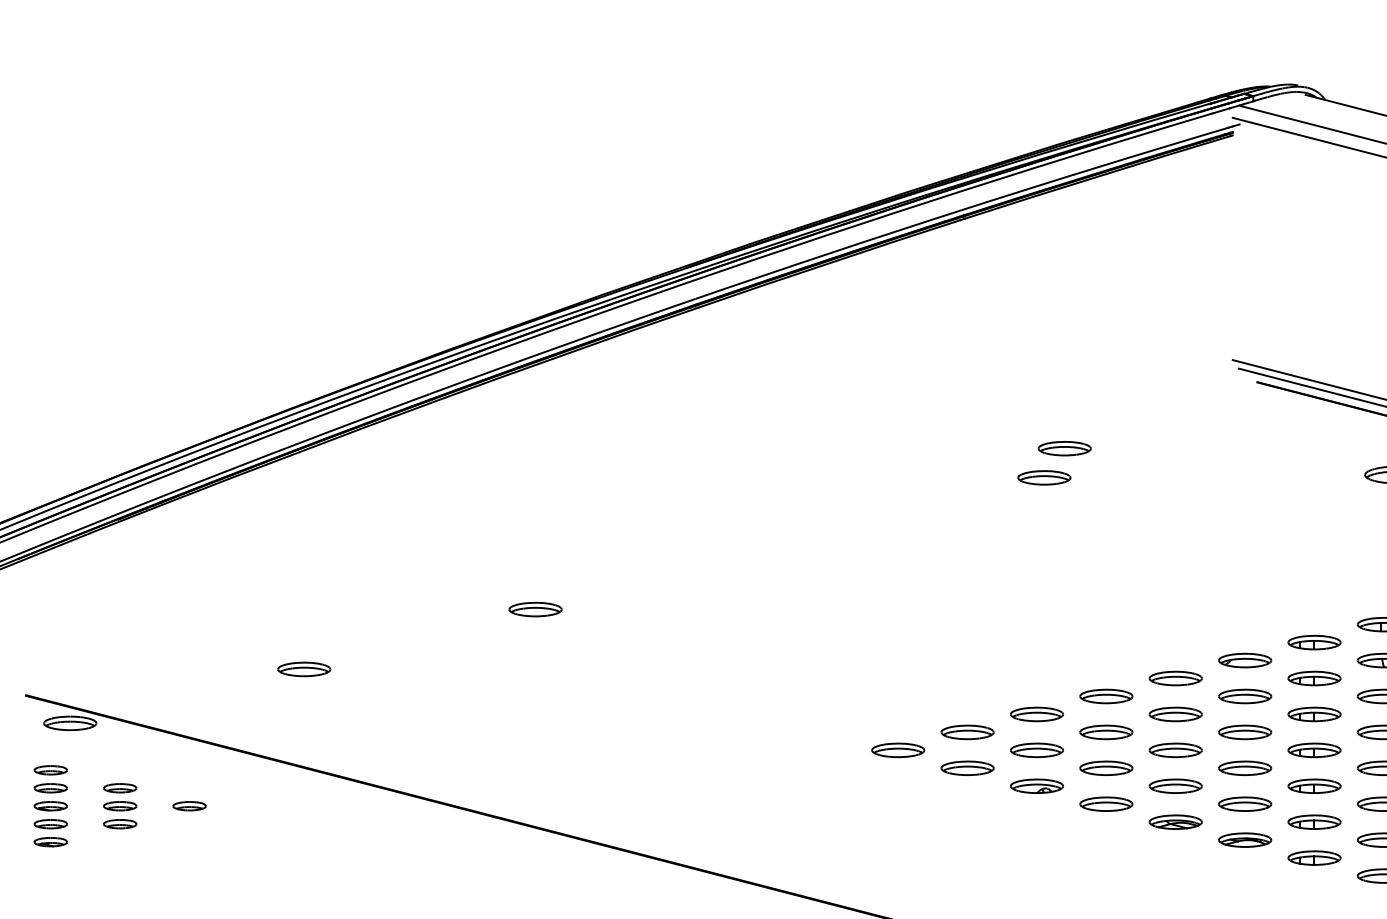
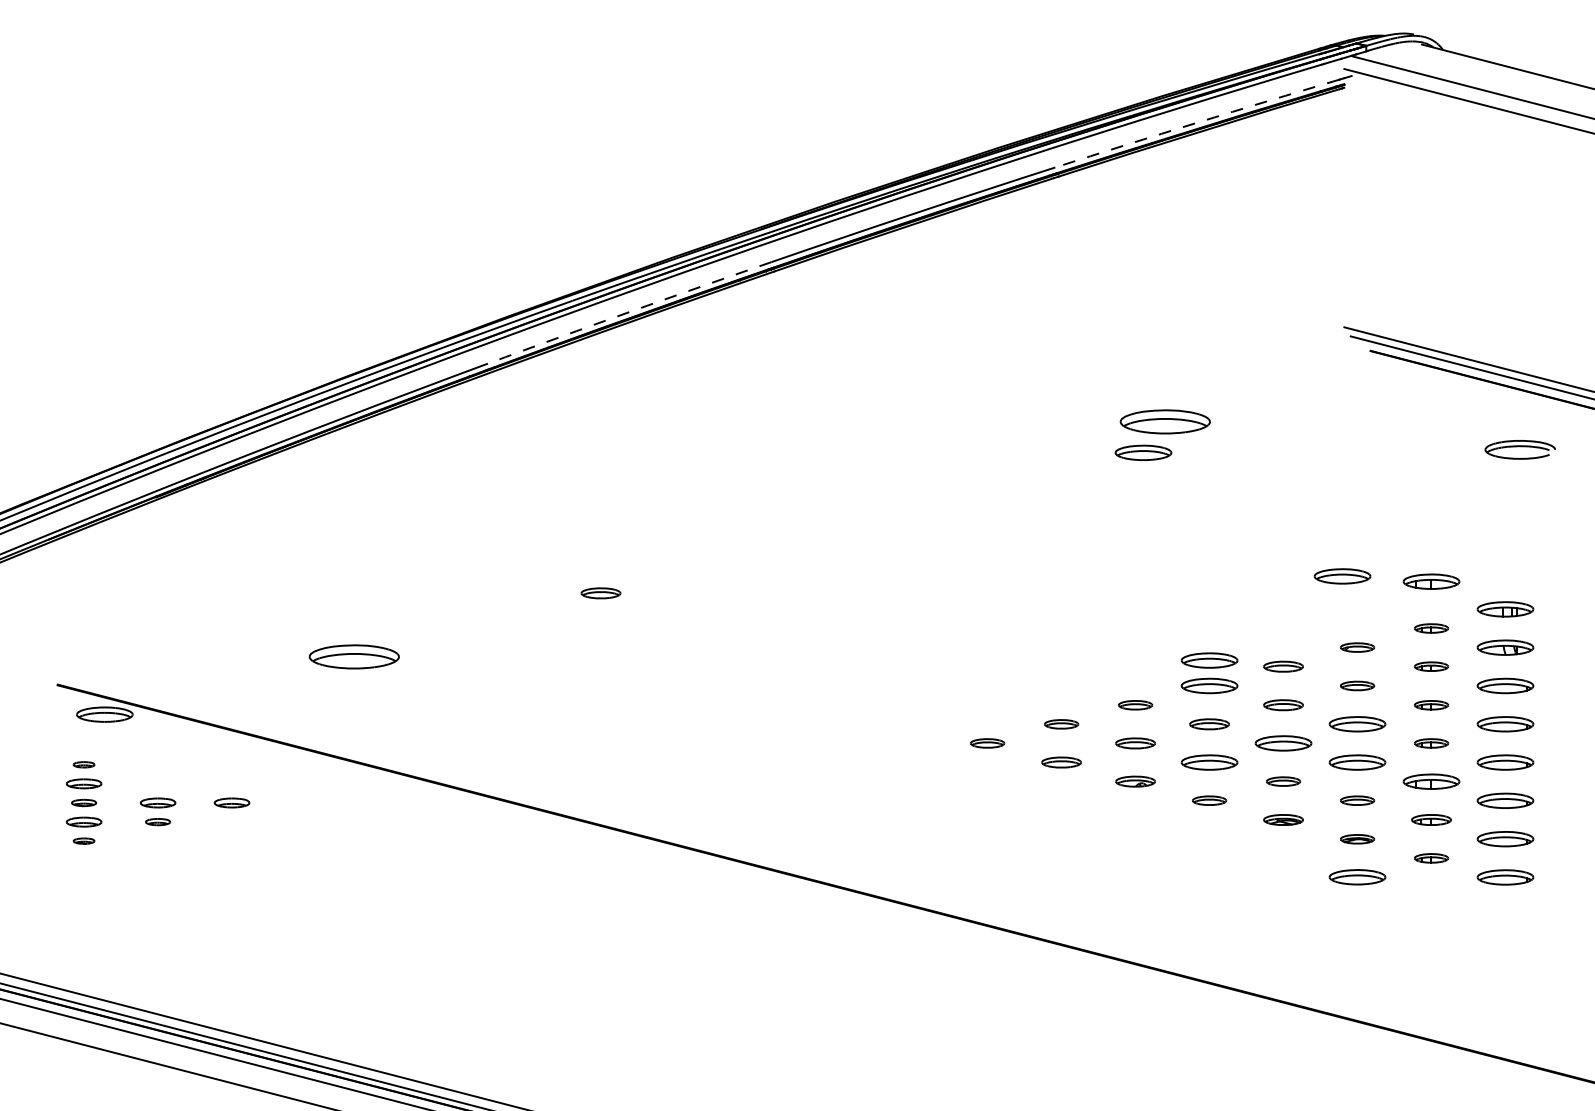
arc: (1095, 168) -> (1197, 122), solid -> dashed
arc: (562, 346) -> (629, 312), solid -> dashed
part: (1064, 448) -> (1164, 421), size x1.6
part: (1231, 593) -> (1342, 576), added
part: (1314, 598) -> (1431, 581), added
part: (535, 609) -> (600, 593), size x0.7
part: (1314, 642) -> (1431, 628), size x0.6
part: (1245, 660) -> (1357, 647), size x0.6
part: (304, 669) -> (354, 657), size x1.6
part: (1106, 672) -> (1209, 660), added
part: (1175, 678) -> (1283, 666), size x0.7
part: (1314, 678) -> (1431, 666), size x0.6
part: (1245, 696) -> (1357, 685), size x0.6
part: (1036, 714) -> (1135, 705), size x0.6
part: (1175, 714) -> (1283, 705), size x0.7
part: (1314, 714) -> (1431, 705), size x0.6
part: (967, 732) -> (1061, 724), size x0.6
part: (1106, 732) -> (1209, 724), size x0.7
part: (898, 750) -> (987, 743), size x0.6
part: (1036, 750) -> (1135, 743), size x0.7
part: (1314, 750) -> (1431, 743), size x0.6
part: (967, 768) -> (1061, 762), size x0.7
part: (50, 770) -> (83, 764), size x0.6
part: (1036, 786) -> (1135, 781), size x0.7
part: (1175, 786) -> (1283, 781), size x0.6
part: (119, 787) -> (157, 783), removed
part: (1106, 803) -> (1209, 800), size x0.6
part: (1245, 803) -> (1357, 800), size x0.6
part: (50, 805) -> (83, 802), size x0.7
part: (1175, 821) -> (1283, 819), size x0.7
part: (1314, 821) -> (1431, 819), size x0.7
part: (119, 823) -> (157, 821), size x0.7
part: (1245, 840) -> (1357, 839), size x0.6
part: (50, 841) -> (83, 840), size x0.6
part: (1314, 858) -> (1431, 858), size x0.6
part: (1245, 876) -> (1357, 877), added

